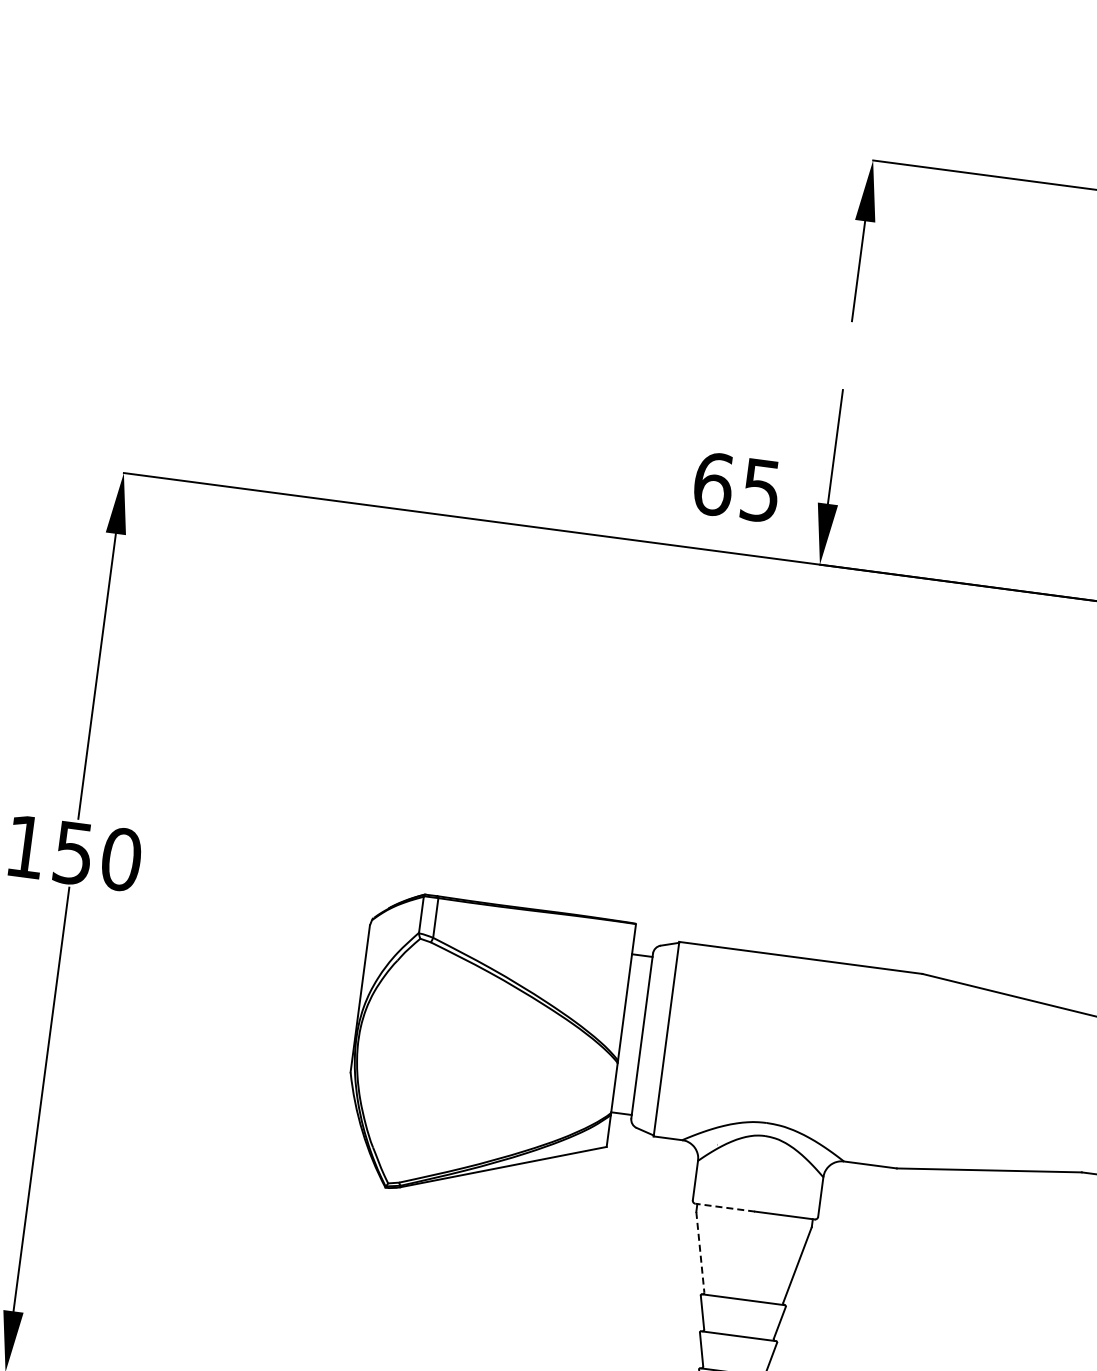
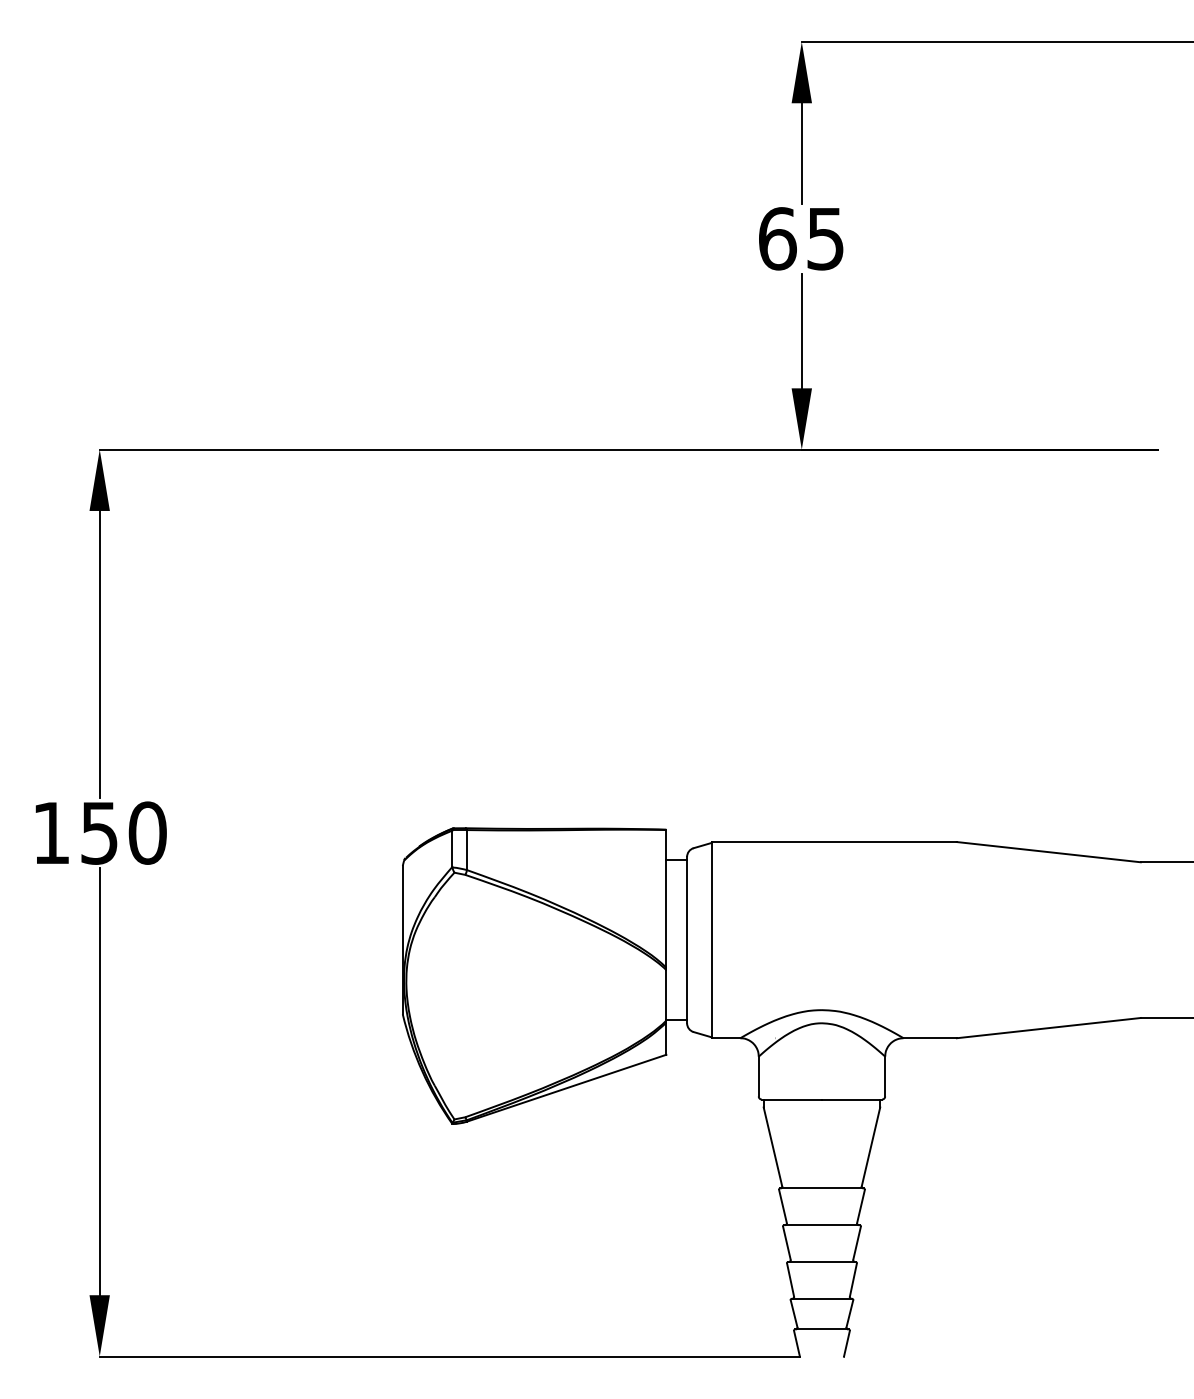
text: (737, 487) -> (801, 238), moved
line: (724, 1207) -> (791, 1099), dashed -> solid
line: (700, 1252) -> (773, 1147), dashed -> solid

